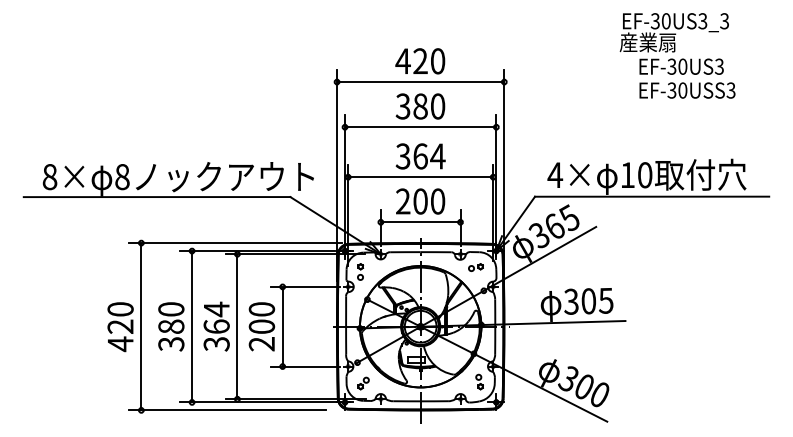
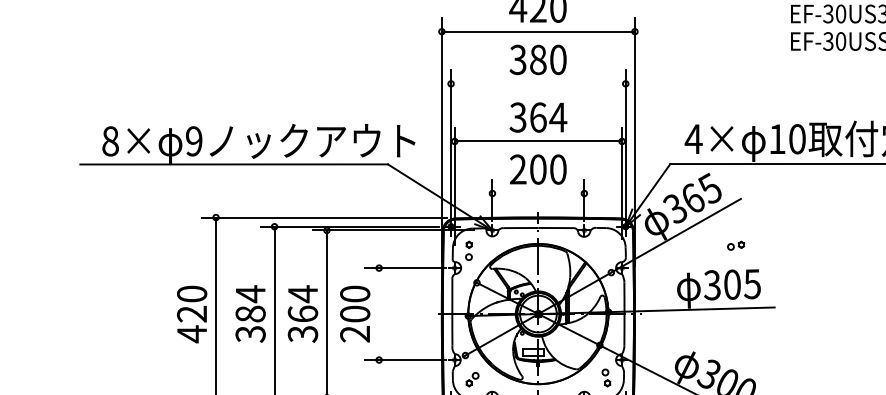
line: (420, 127) -> (538, 84), removed
text: (122, 177) -> (194, 141), 8 -> 9
line: (420, 222) -> (538, 193), removed
part: (475, 267) -> (735, 245), moved
text: (171, 309) -> (250, 294), 380 -> 384
line: (282, 326) -> (378, 313), removed

